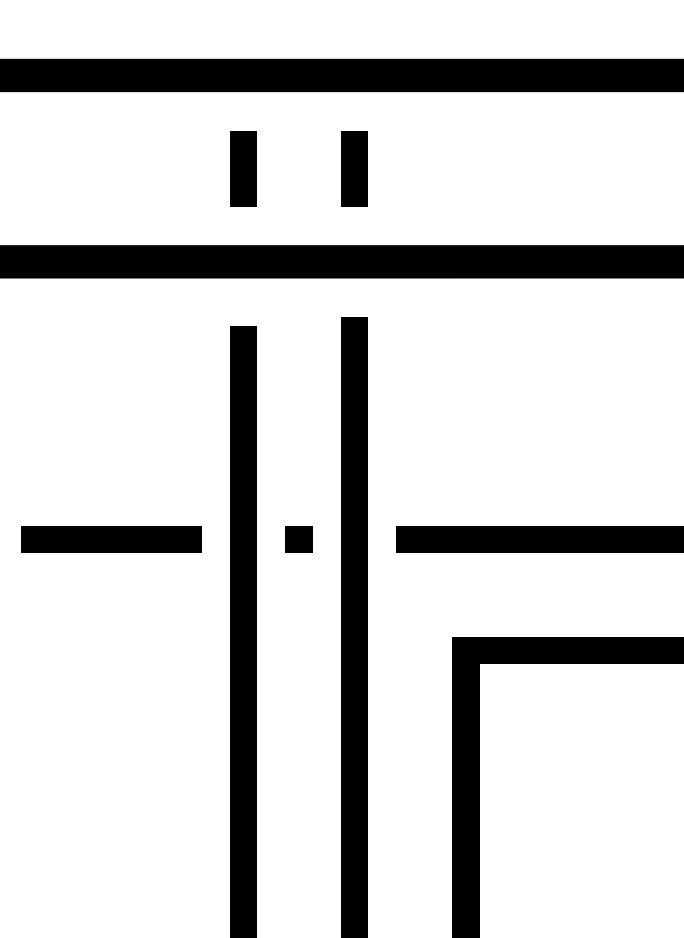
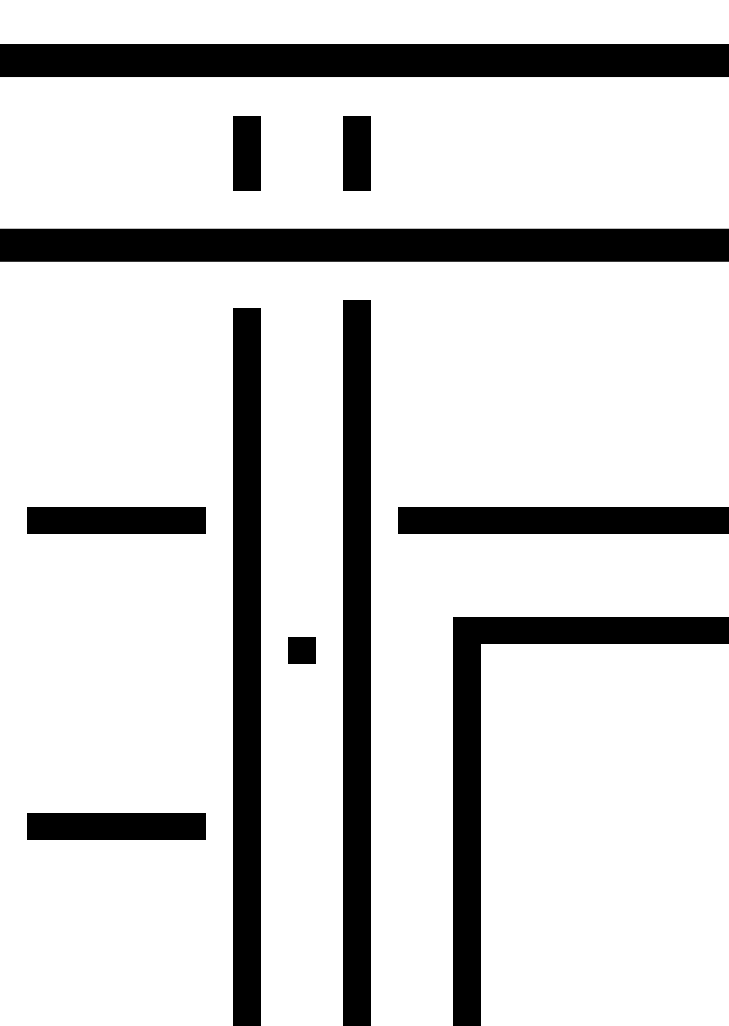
line: (298, 539) -> (301, 650), moved
line: (111, 848) -> (116, 826), added

